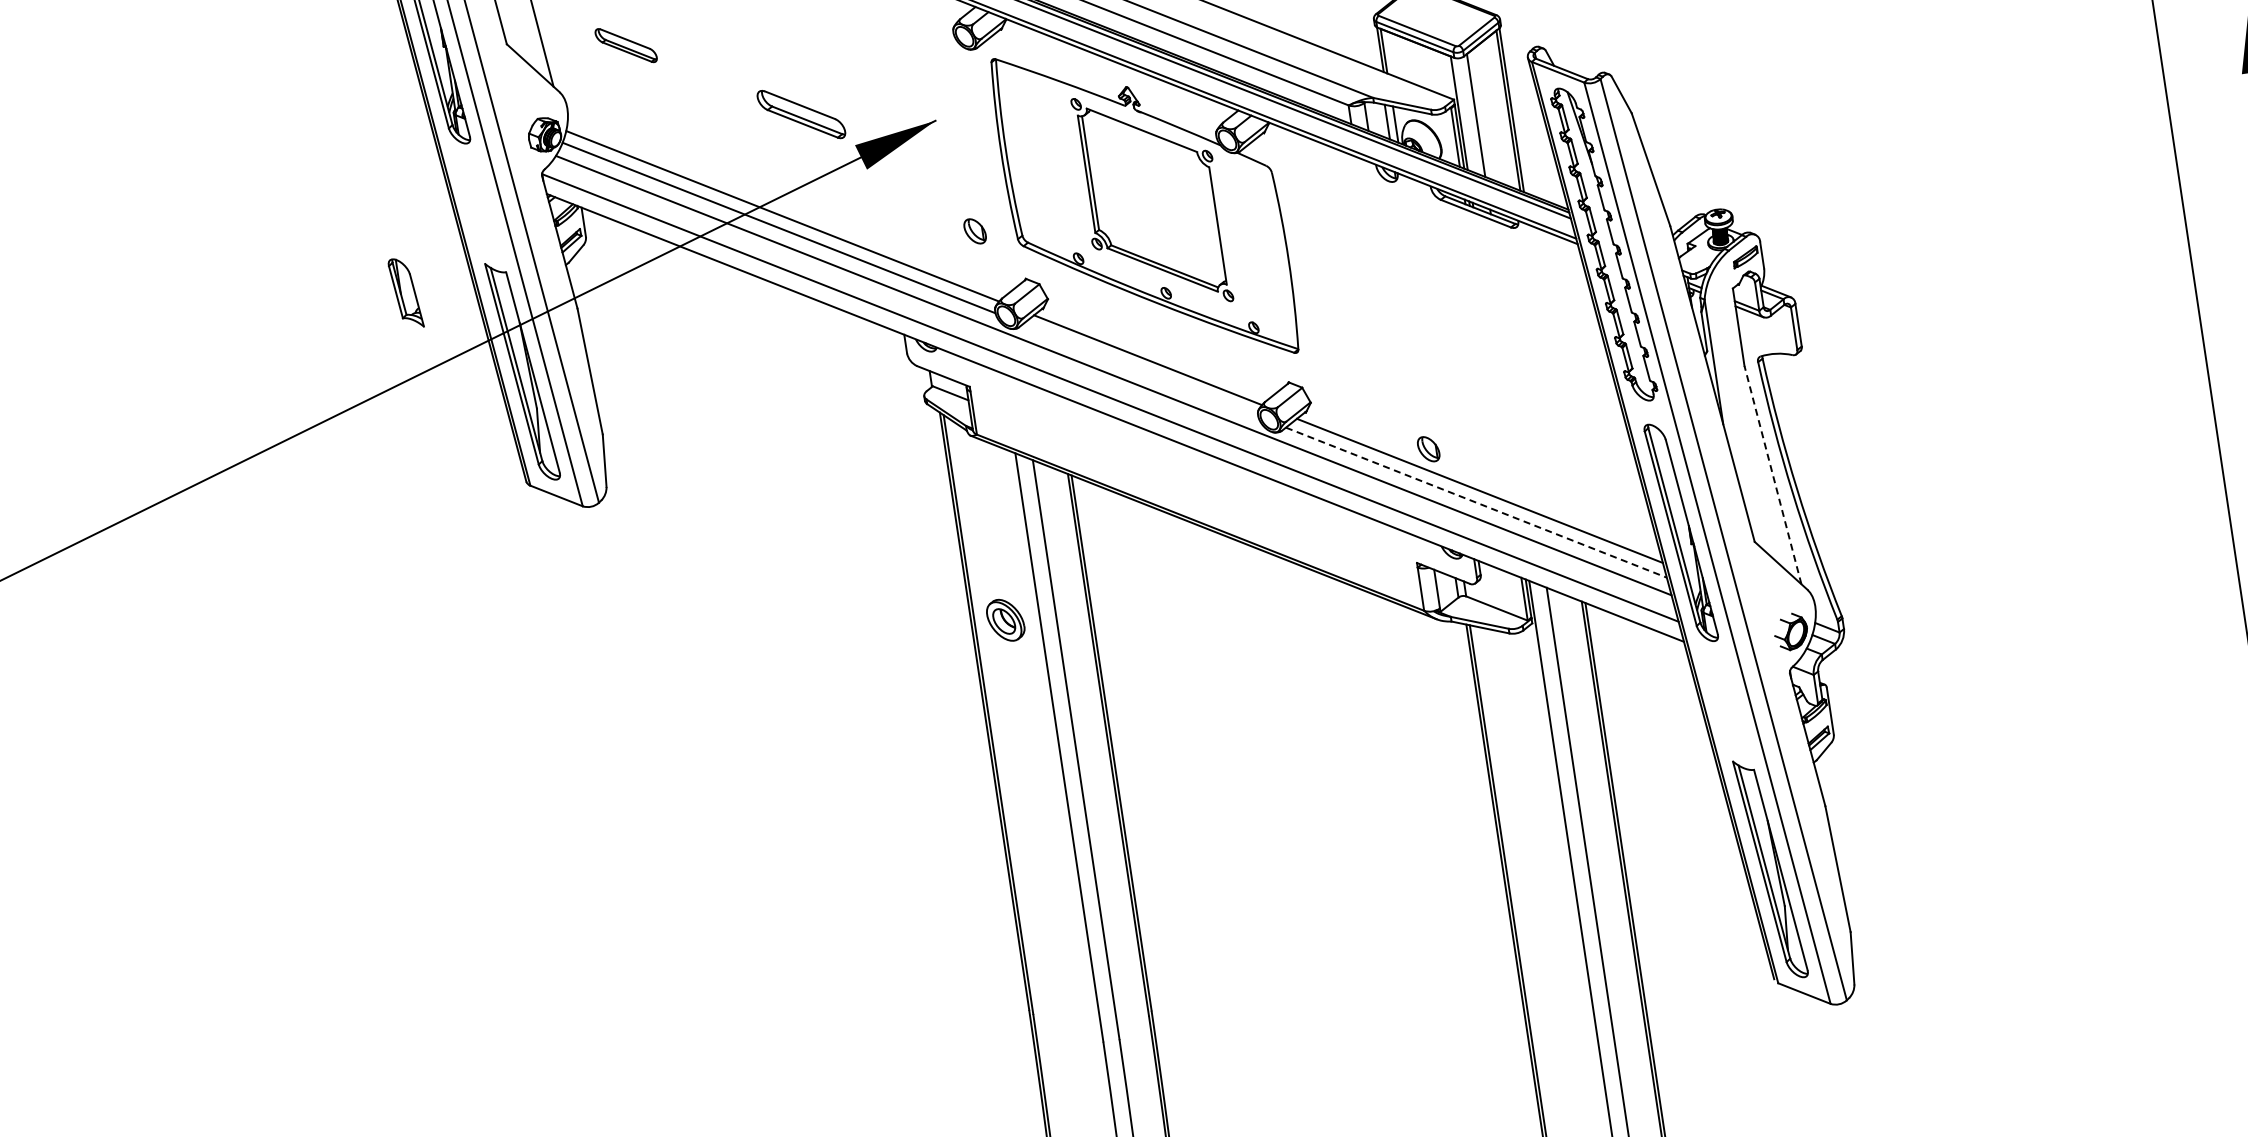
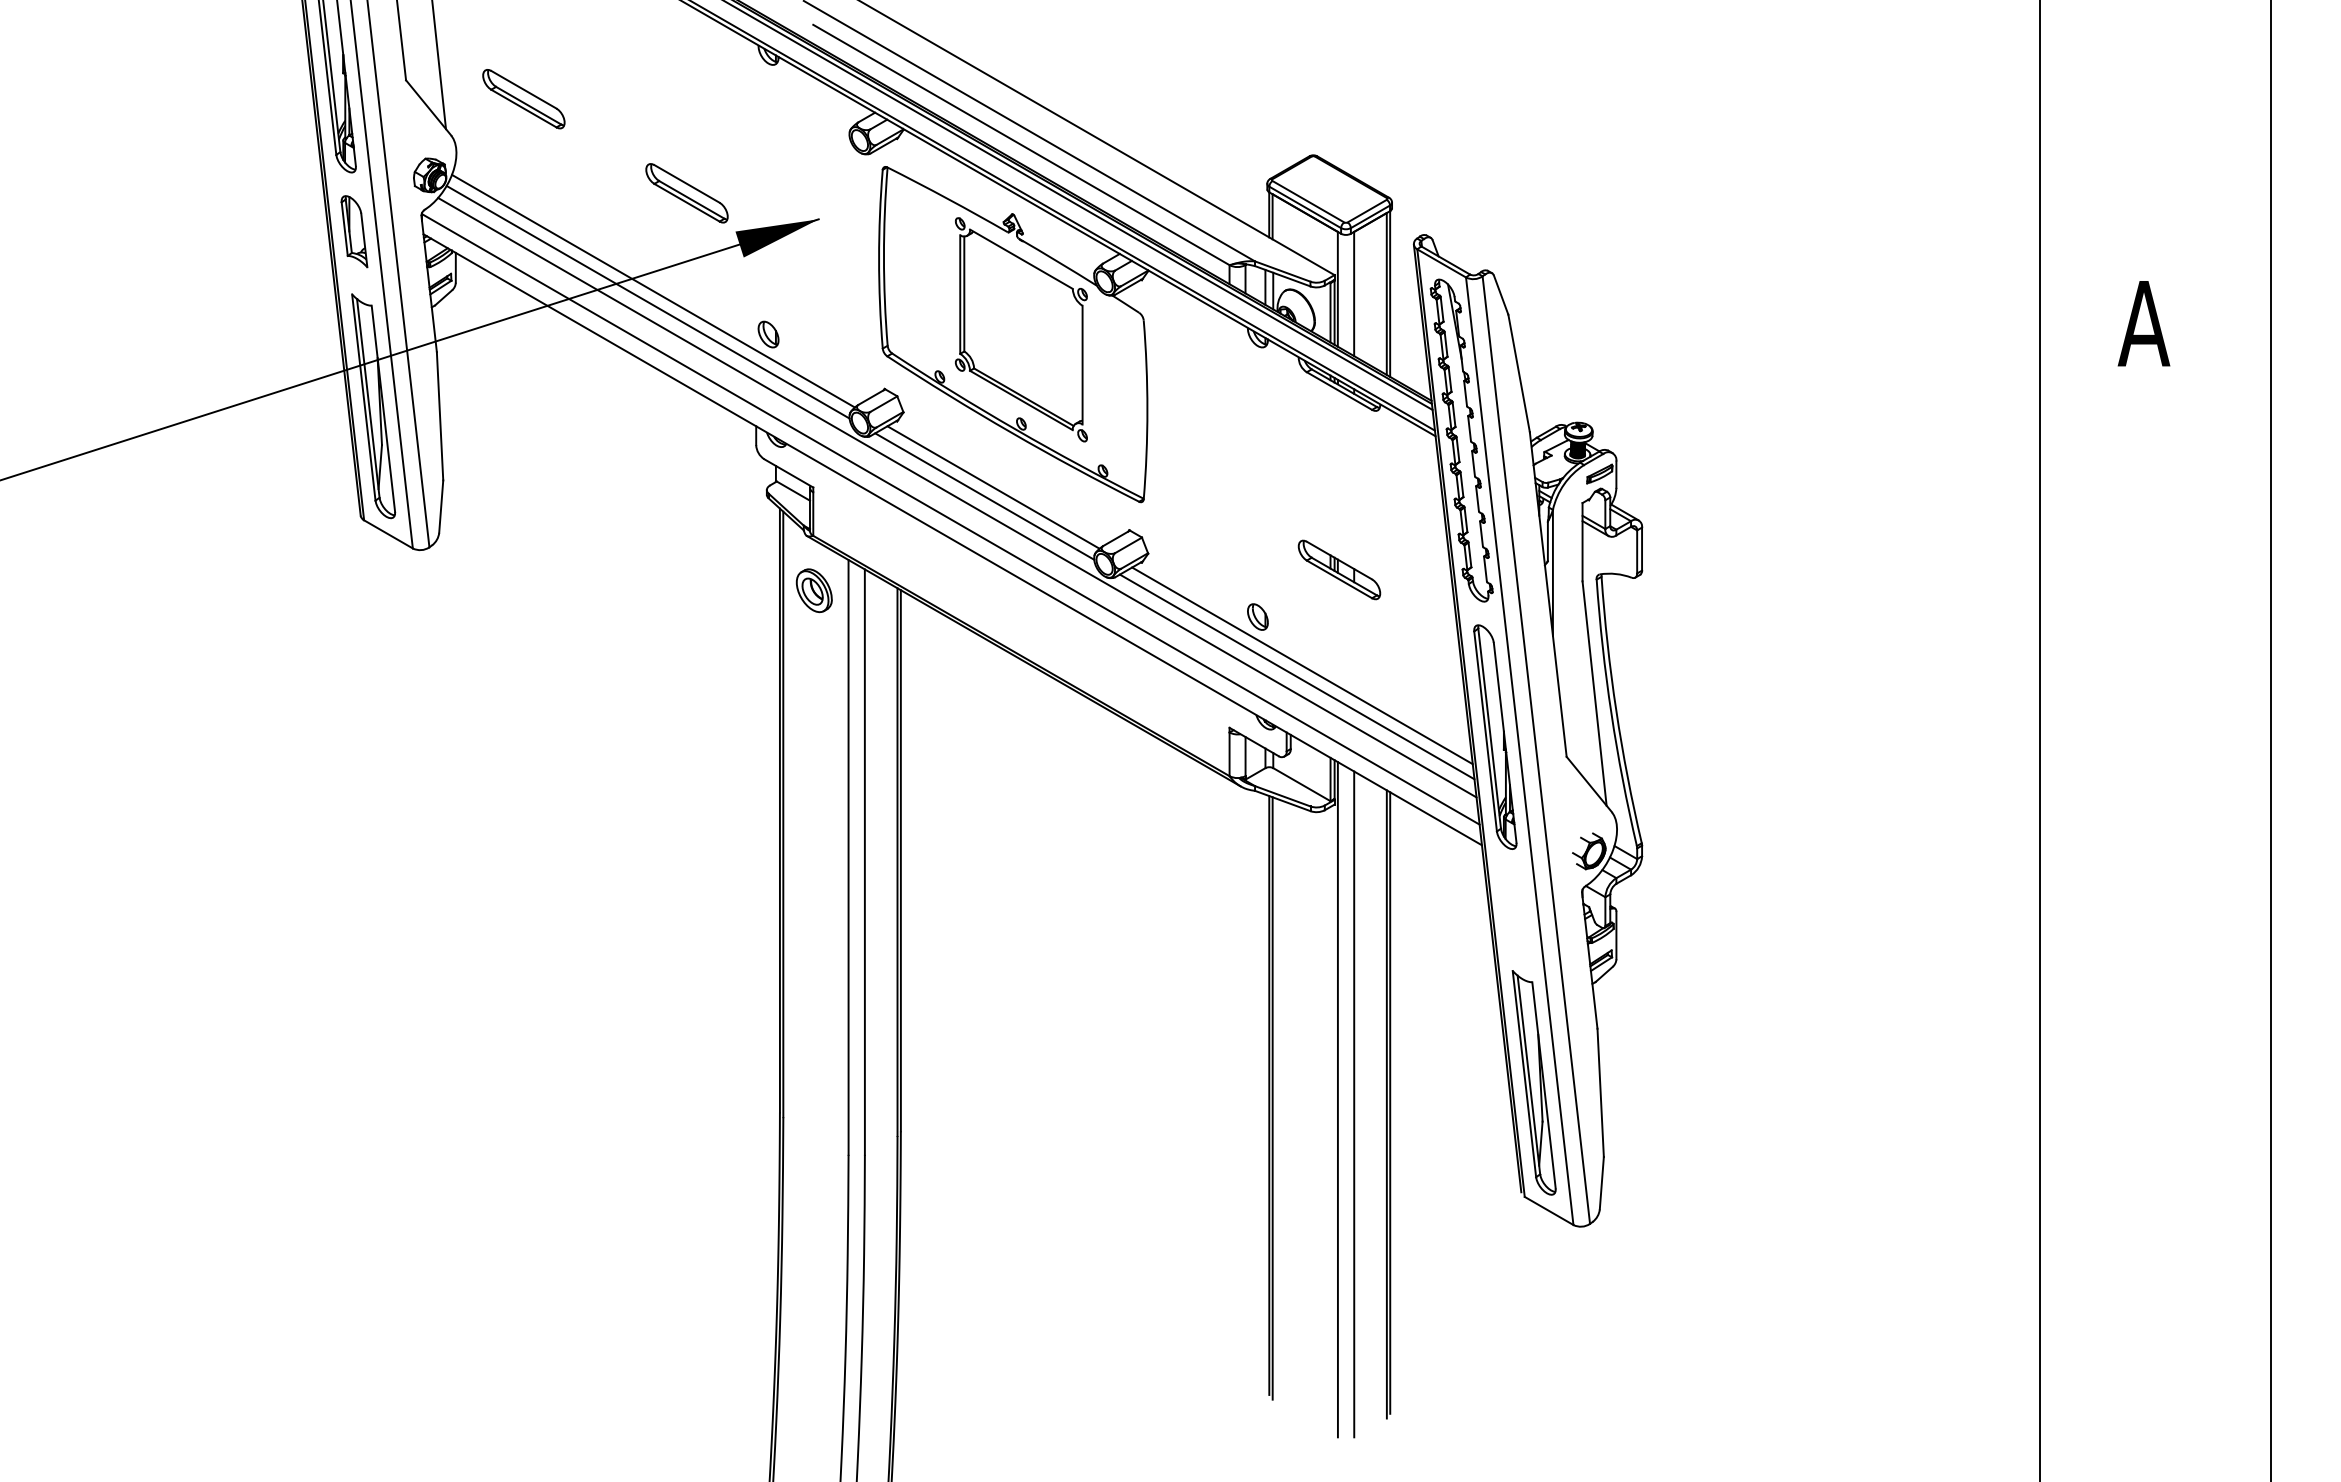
part: (625, 45) -> (523, 99), size x1.43
part: (975, 231) -> (768, 334), moved
part: (405, 293) -> (354, 231), moved
line: (1140, 370) -> (984, 496), added
part: (1502, 390) -> (1339, 569), added
line: (1772, 475) -> (1594, 693), dashed -> solid
line: (1476, 502) -> (1297, 676), dashed -> solid
part: (1004, 620) -> (813, 590), moved

